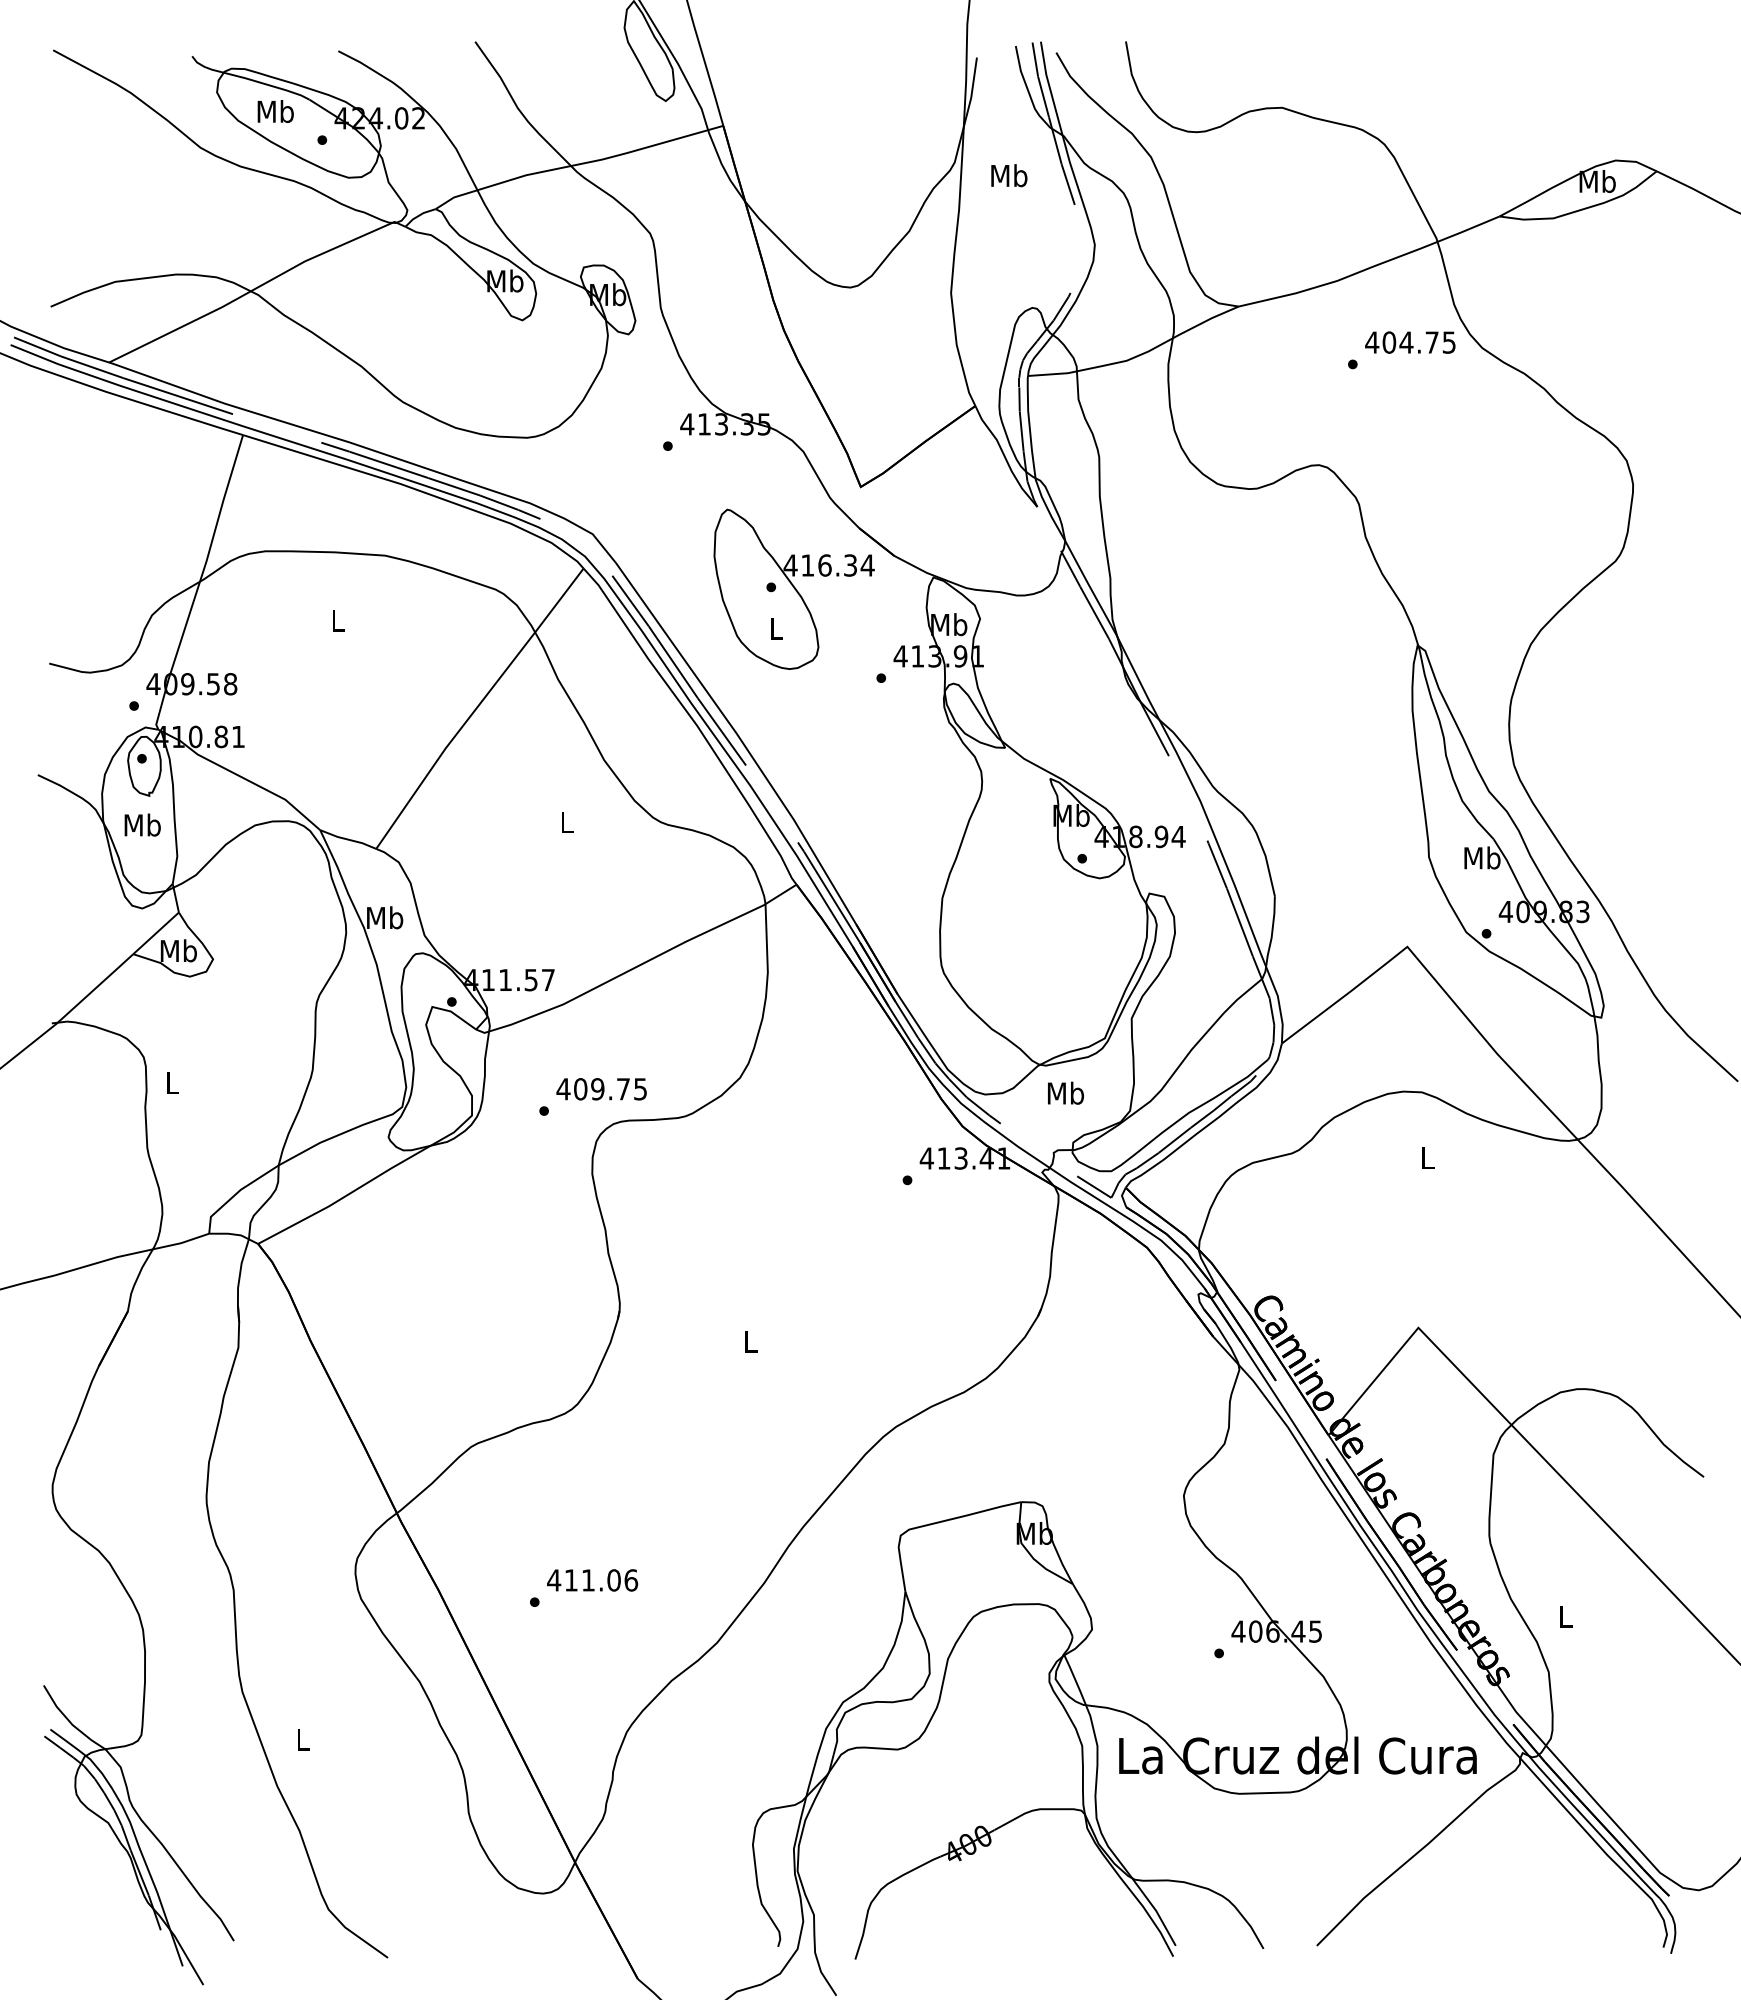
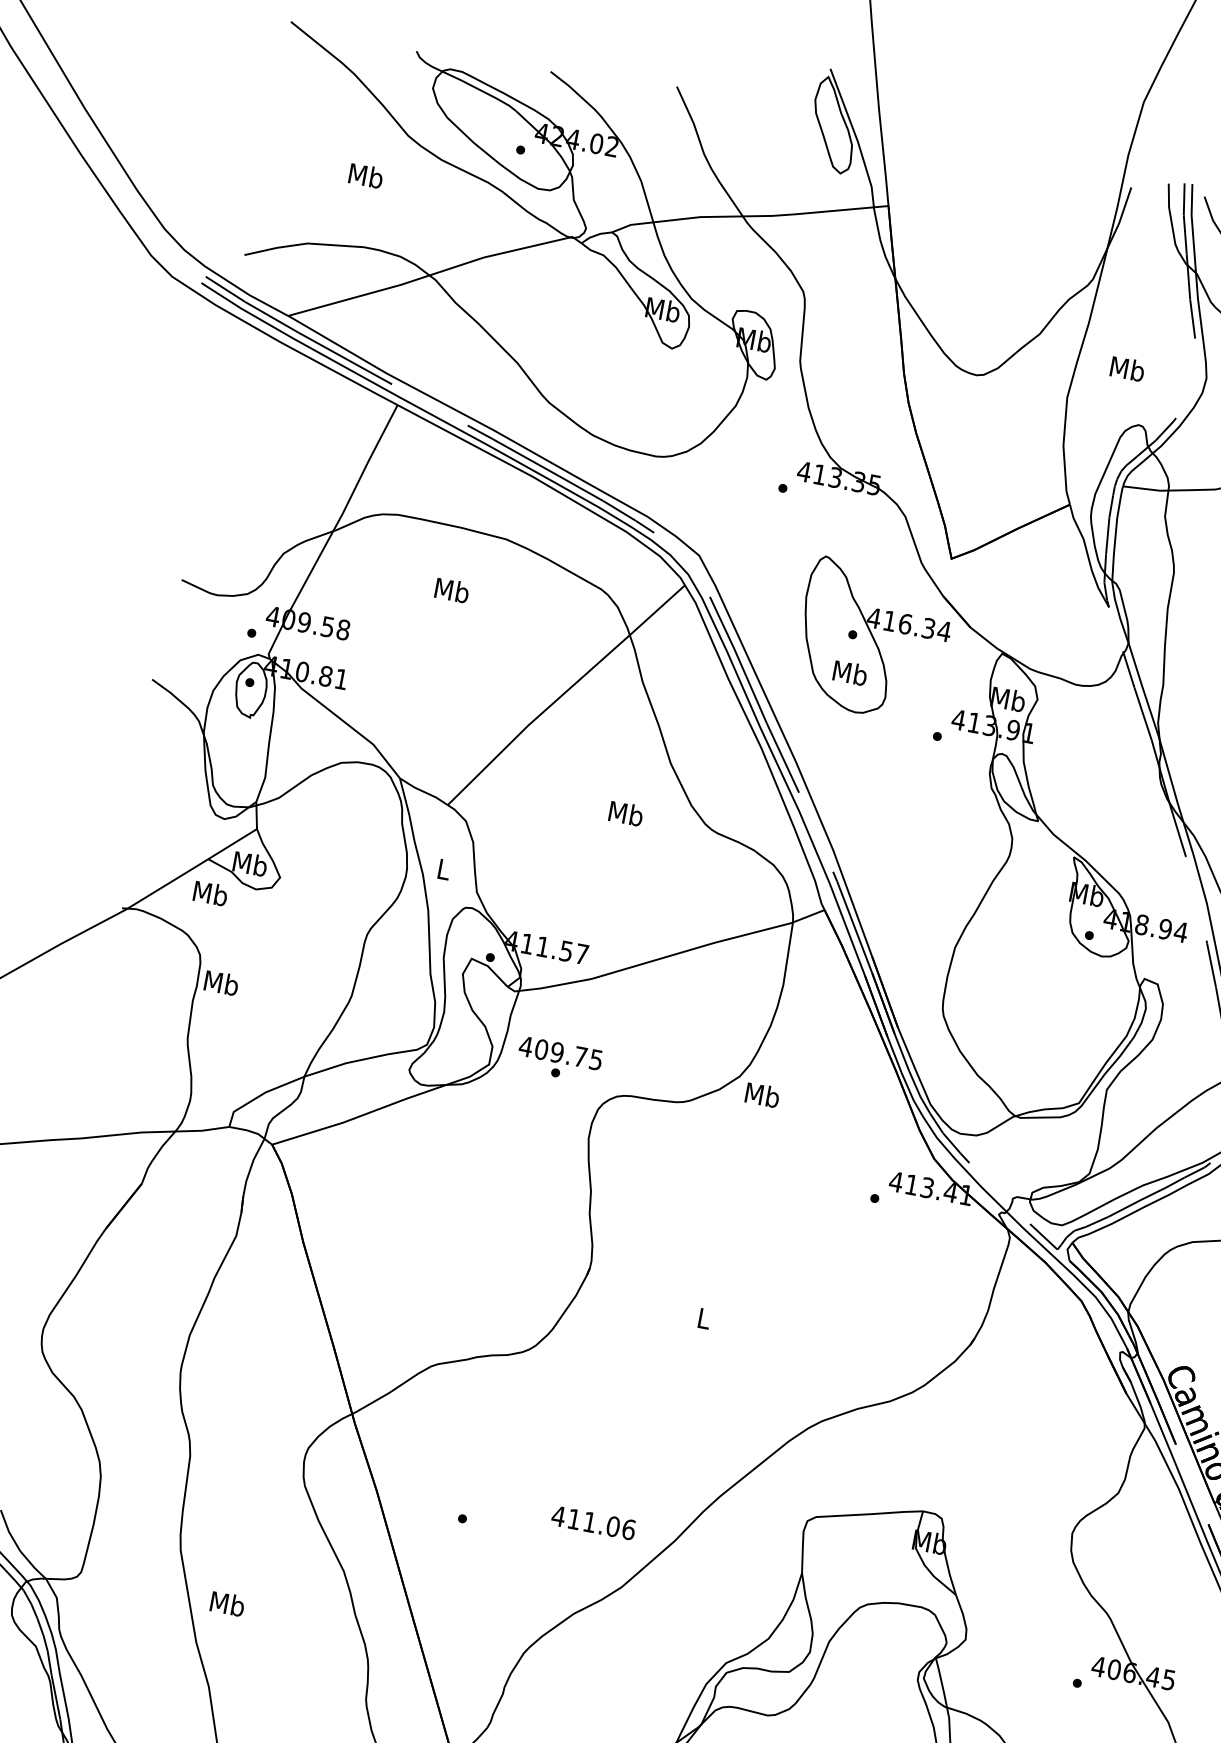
text: (275, 111) -> (365, 175), moved
text: (1009, 175) -> (1127, 368), moved
text: (338, 620) -> (452, 590), L -> Mb
text: (776, 627) -> (850, 672), L -> Mb
text: (567, 821) -> (626, 813), L -> Mb
text: (142, 824) -> (210, 892), moved
text: (385, 917) -> (444, 869), Mb -> L
text: (172, 1082) -> (221, 982), L -> Mb
text: (601, 1089) -> (560, 1053), moved
text: (1065, 1092) -> (762, 1094), moved
text: (592, 1580) -> (593, 1523), moved
text: (303, 1739) -> (228, 1604), L -> Mb

